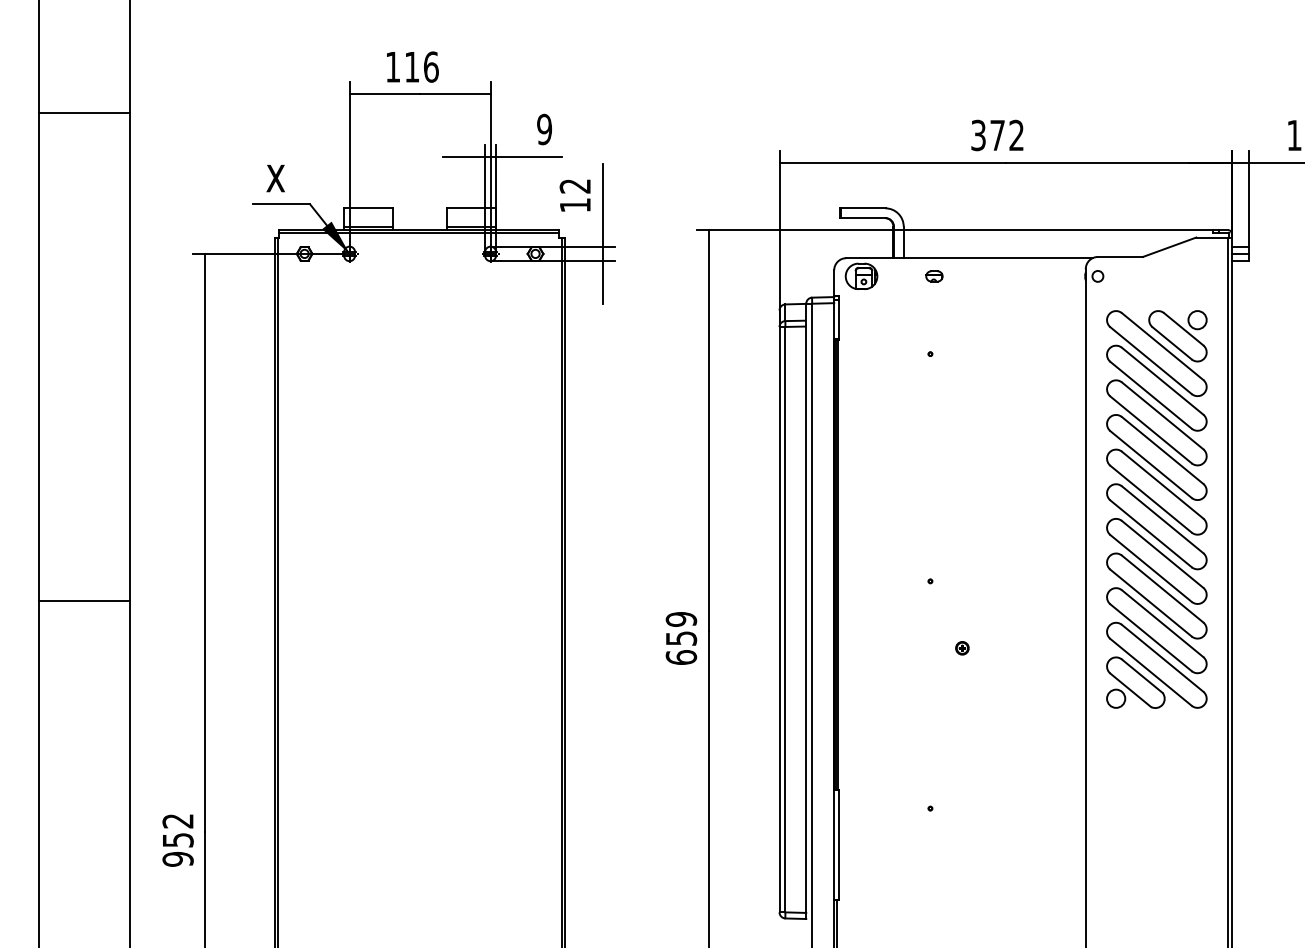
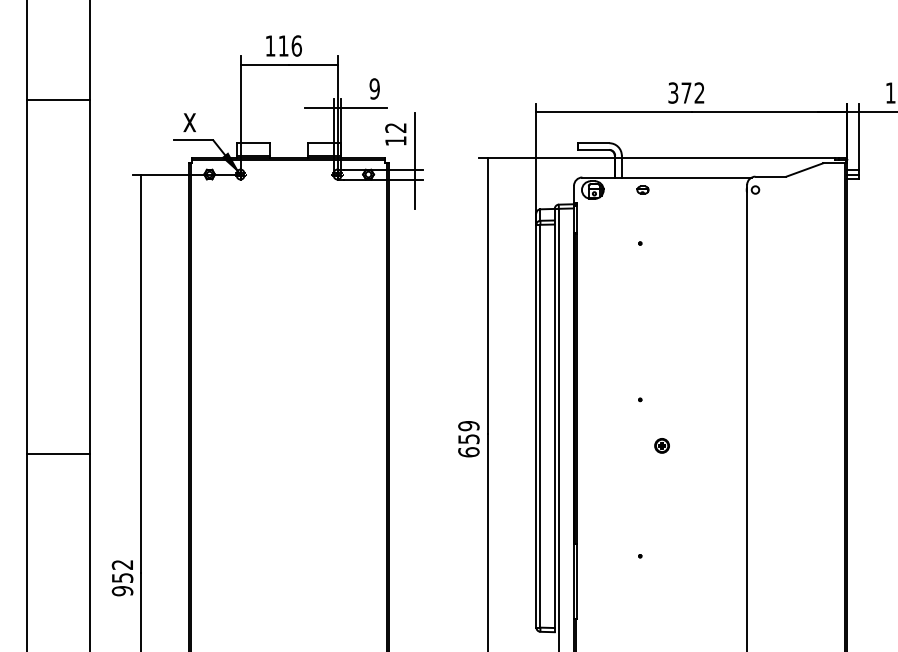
line: (83, 112) -> (57, 99), moved
part: (1156, 509) -> (795, 350), removed
line: (83, 601) -> (57, 454), moved
part: (962, 647) -> (662, 445), size x1.6

